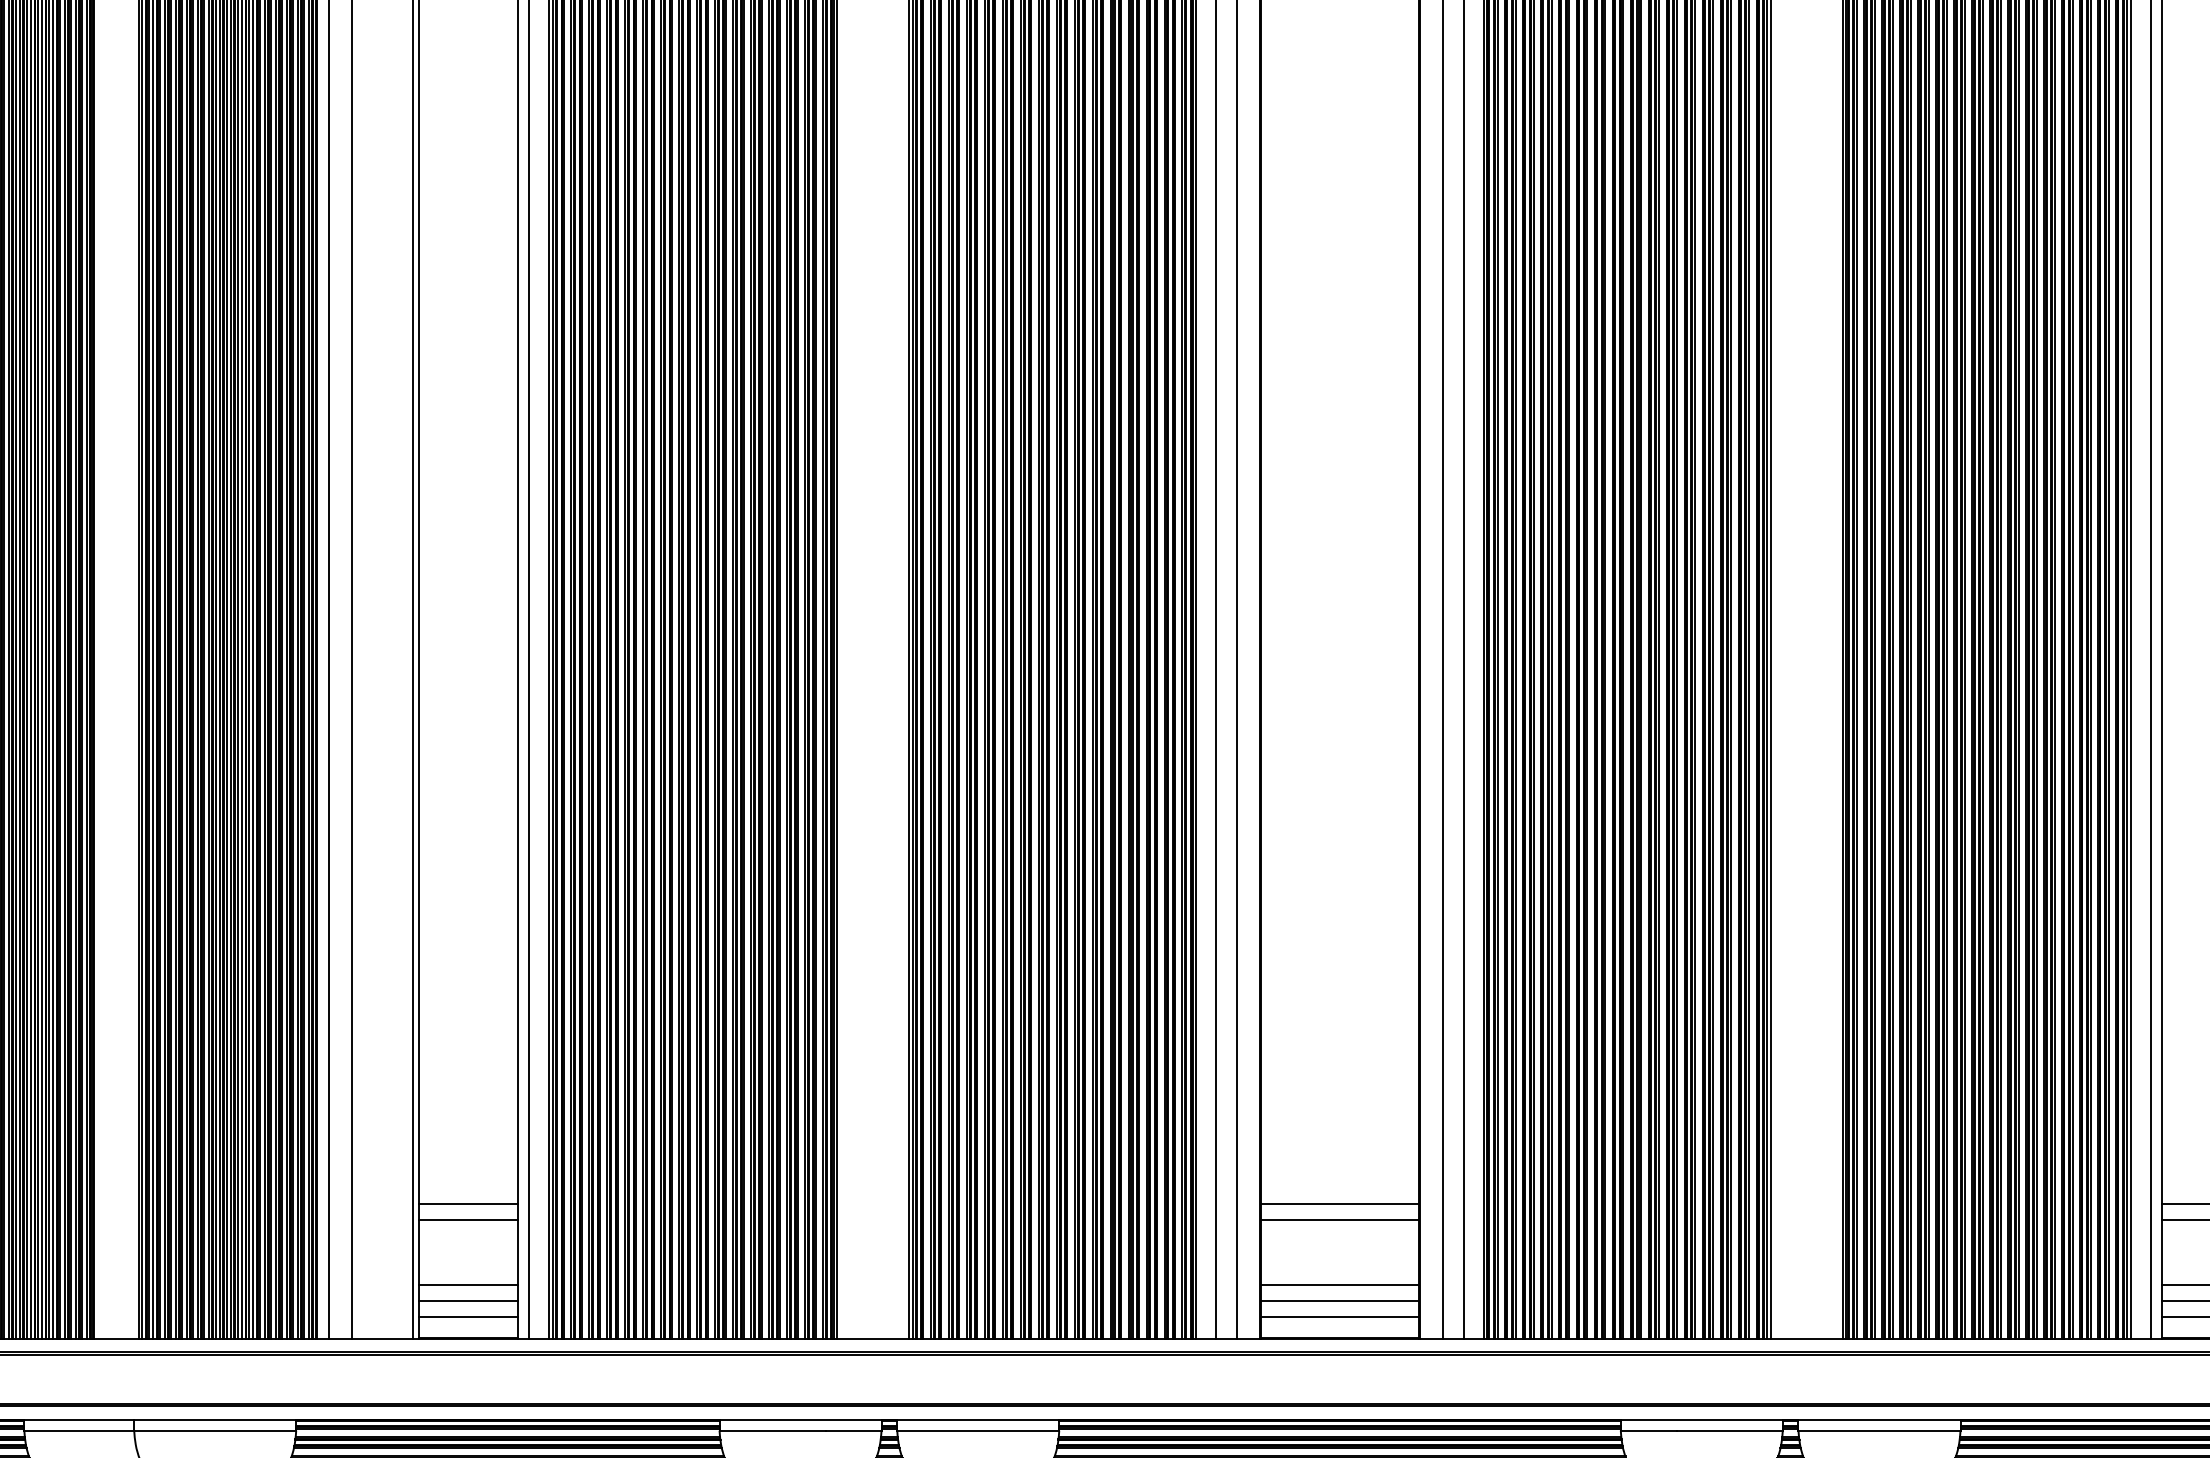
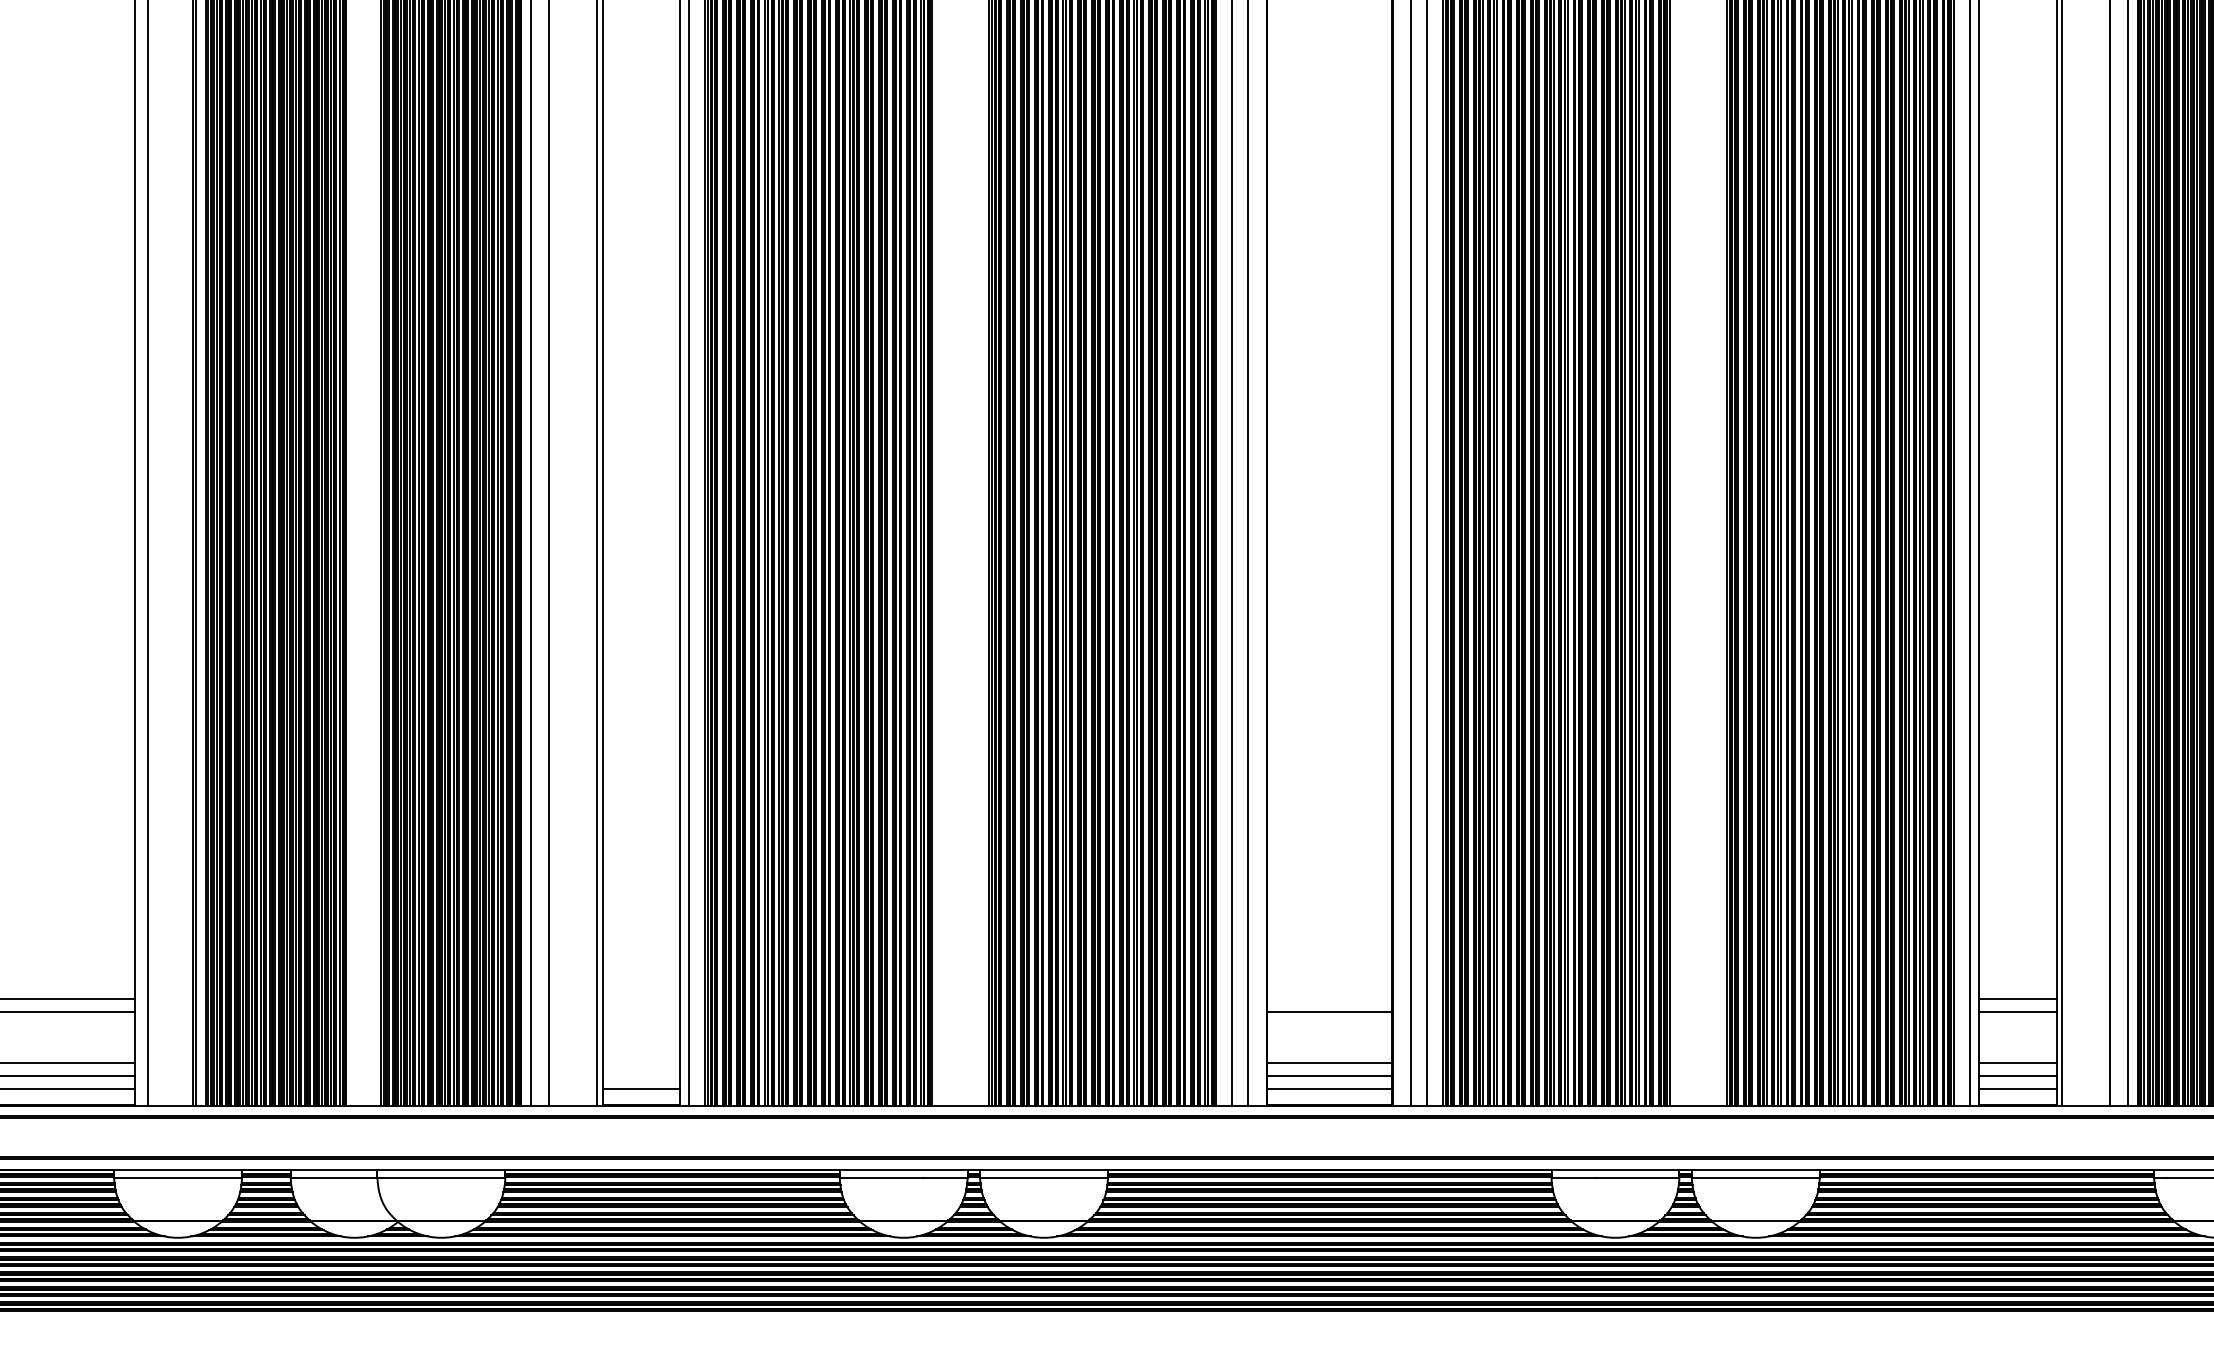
line: (468, 1203) -> (641, 998), removed
line: (1339, 1203) -> (1329, 998), removed
line: (468, 1219) -> (641, 1011), removed
line: (468, 1284) -> (641, 1062), removed
line: (468, 1300) -> (641, 1075), removed

